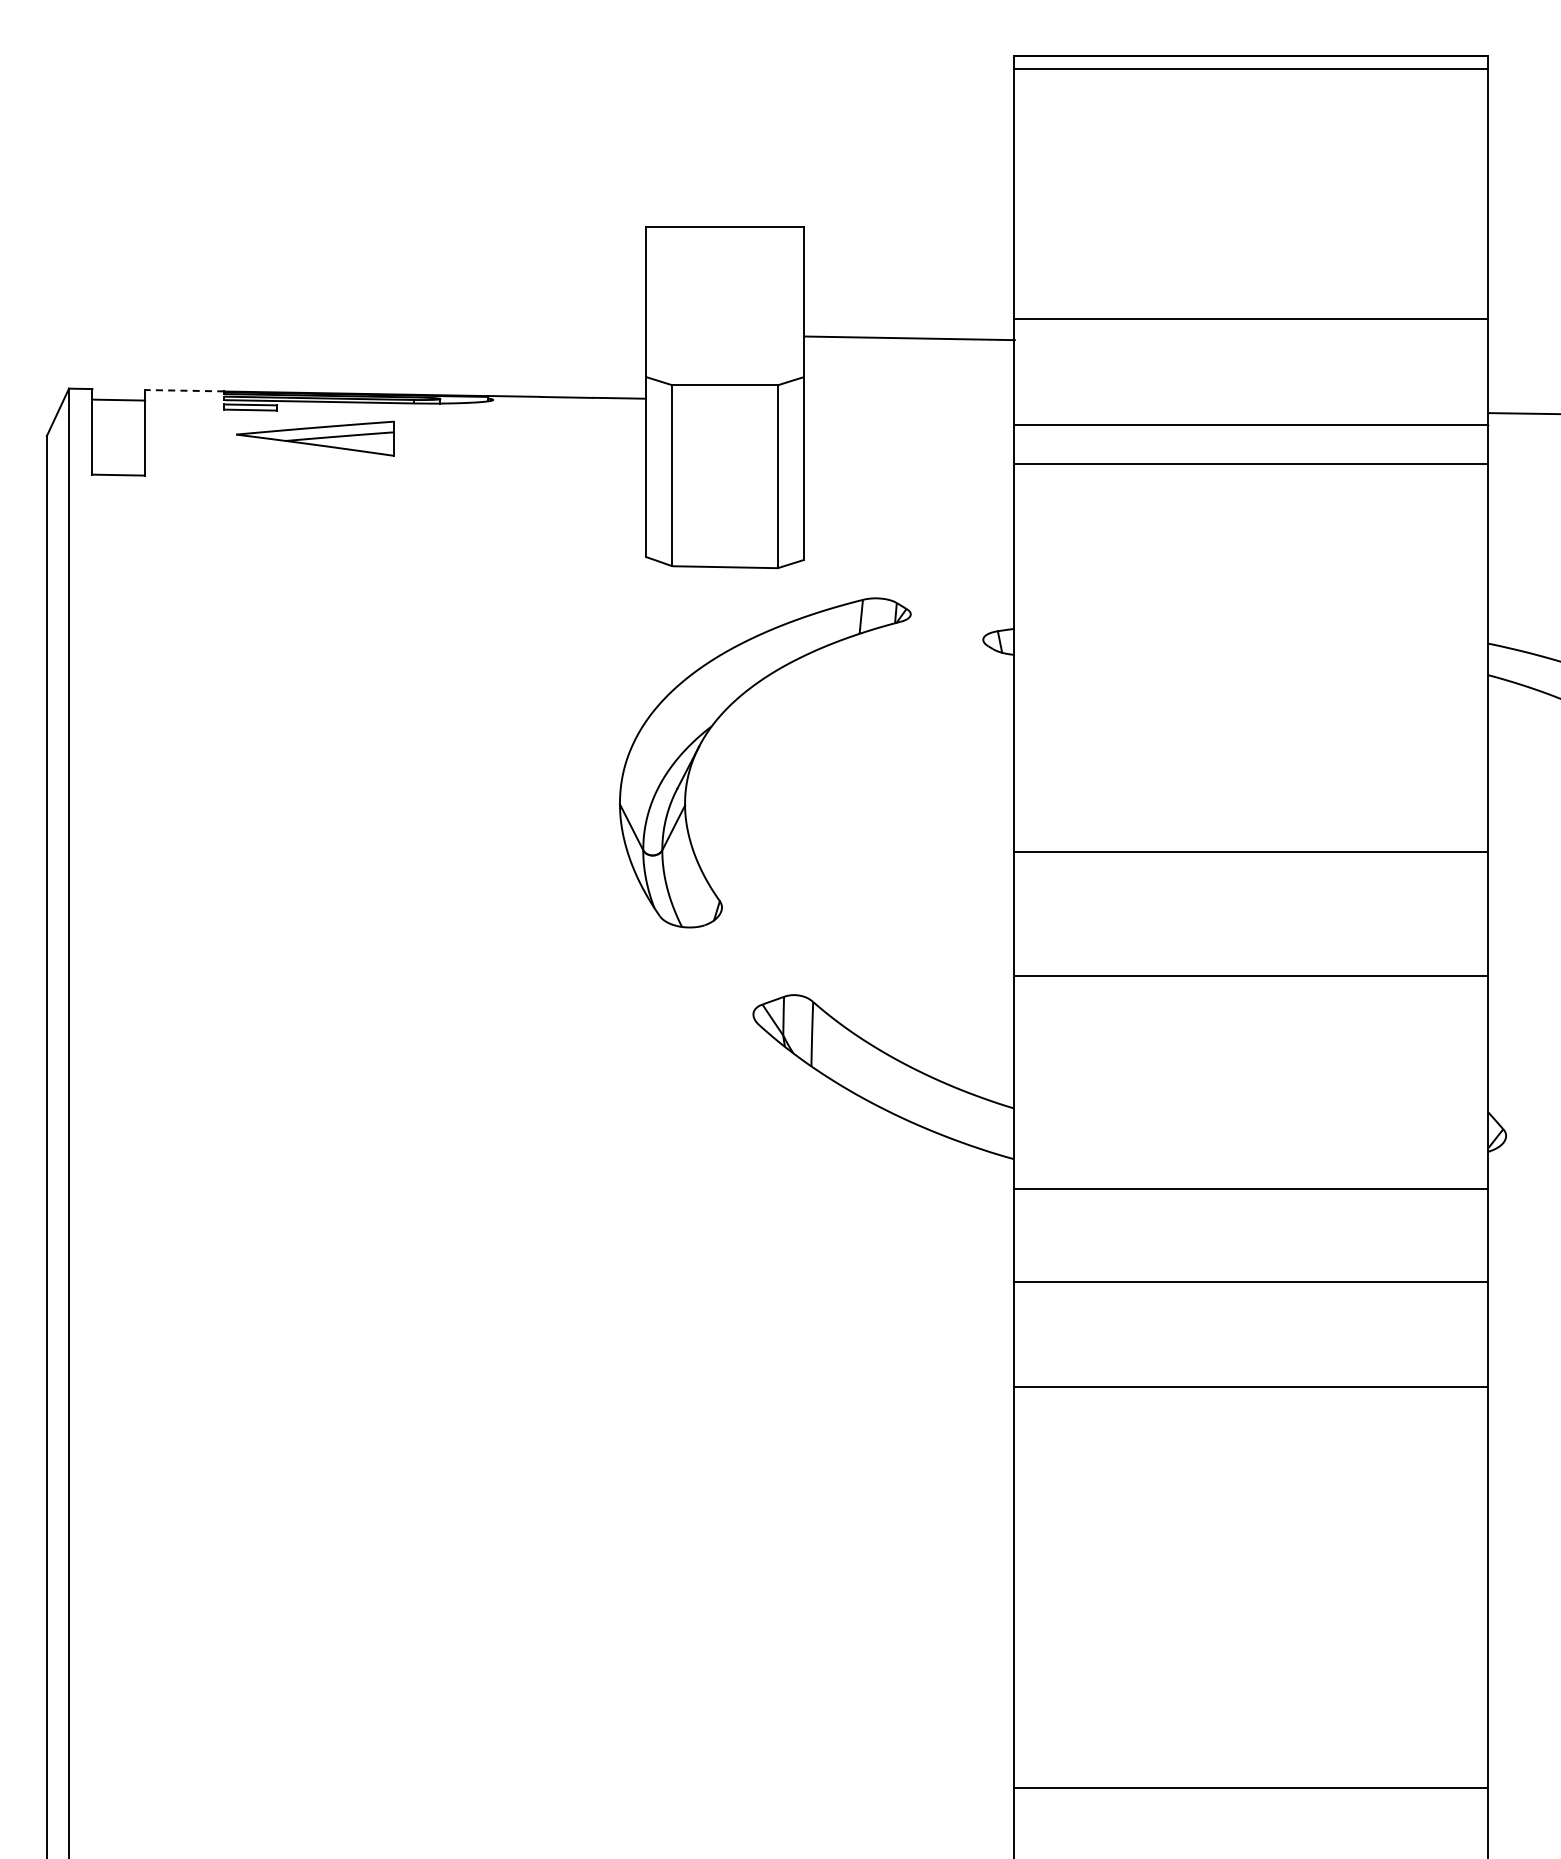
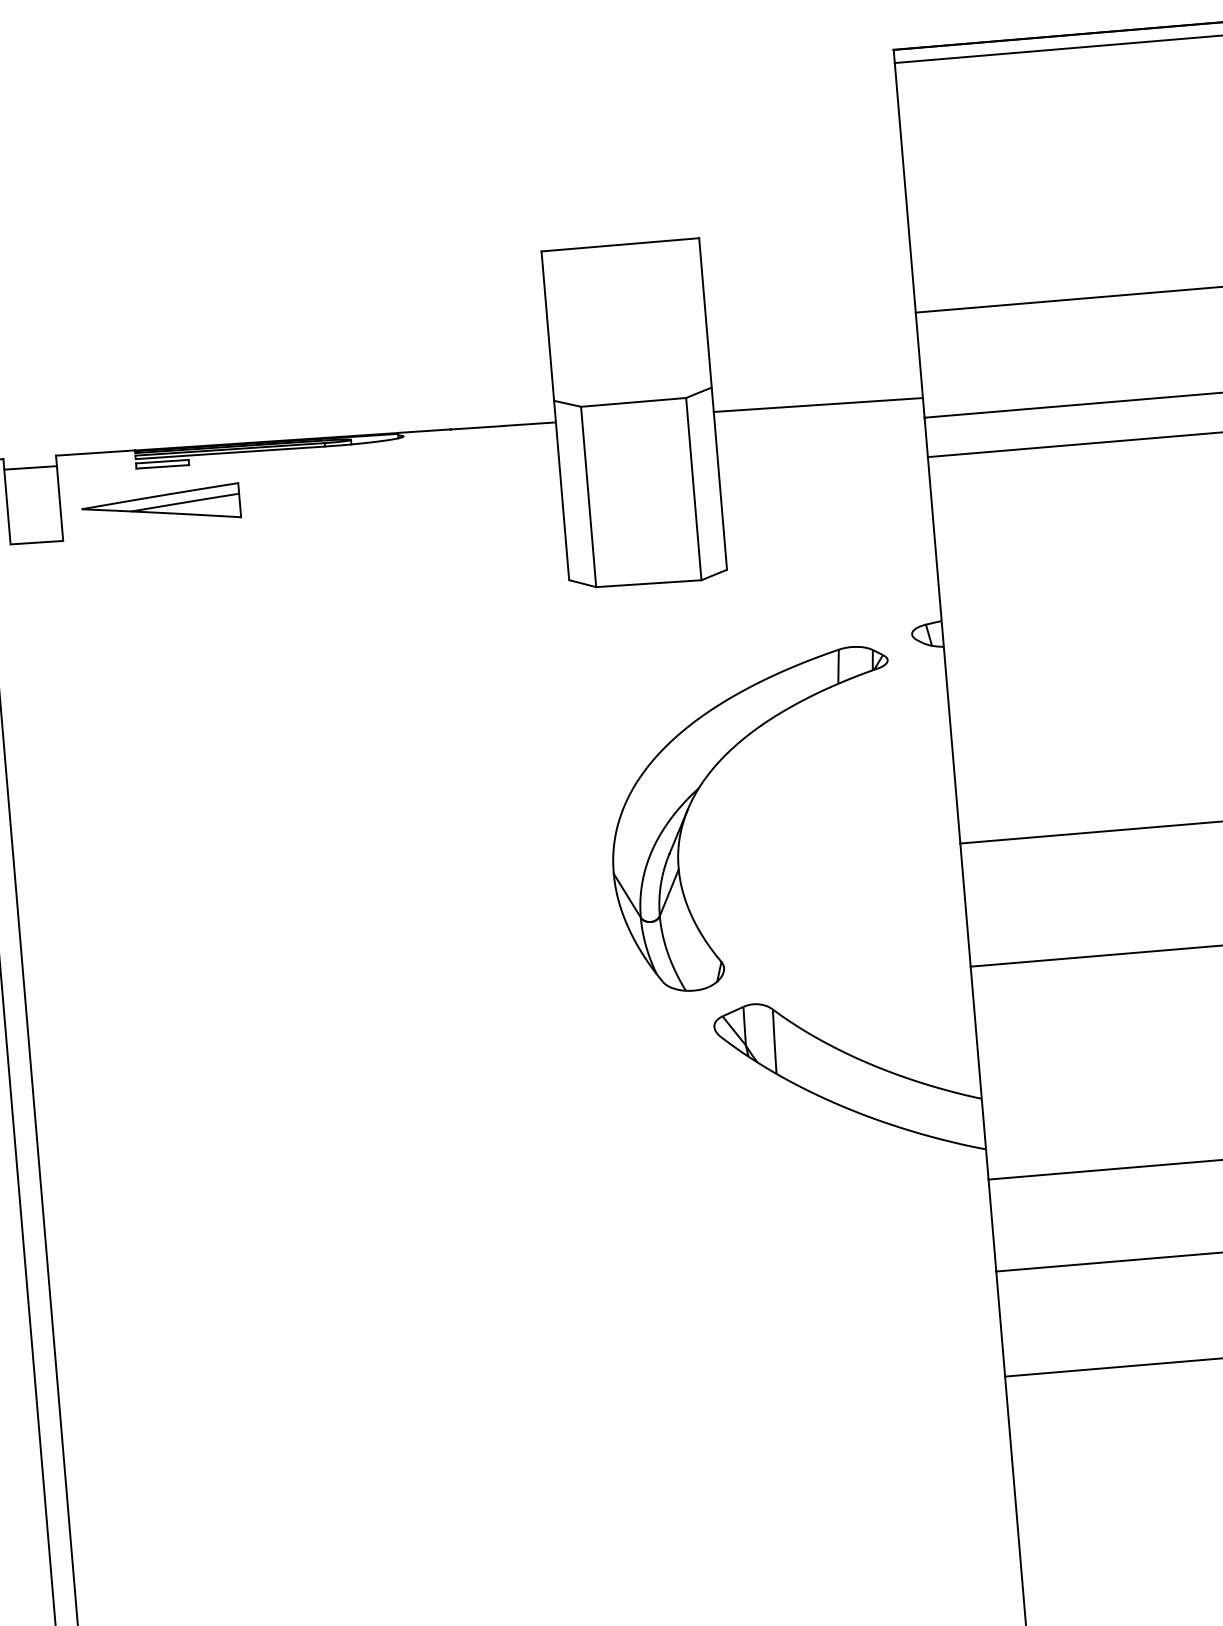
line: (909, 338) -> (817, 405), moved
line: (184, 390) -> (95, 452), dashed -> solid
part: (315, 438) -> (160, 506), moved
part: (715, 723) -> (702, 785), moved

